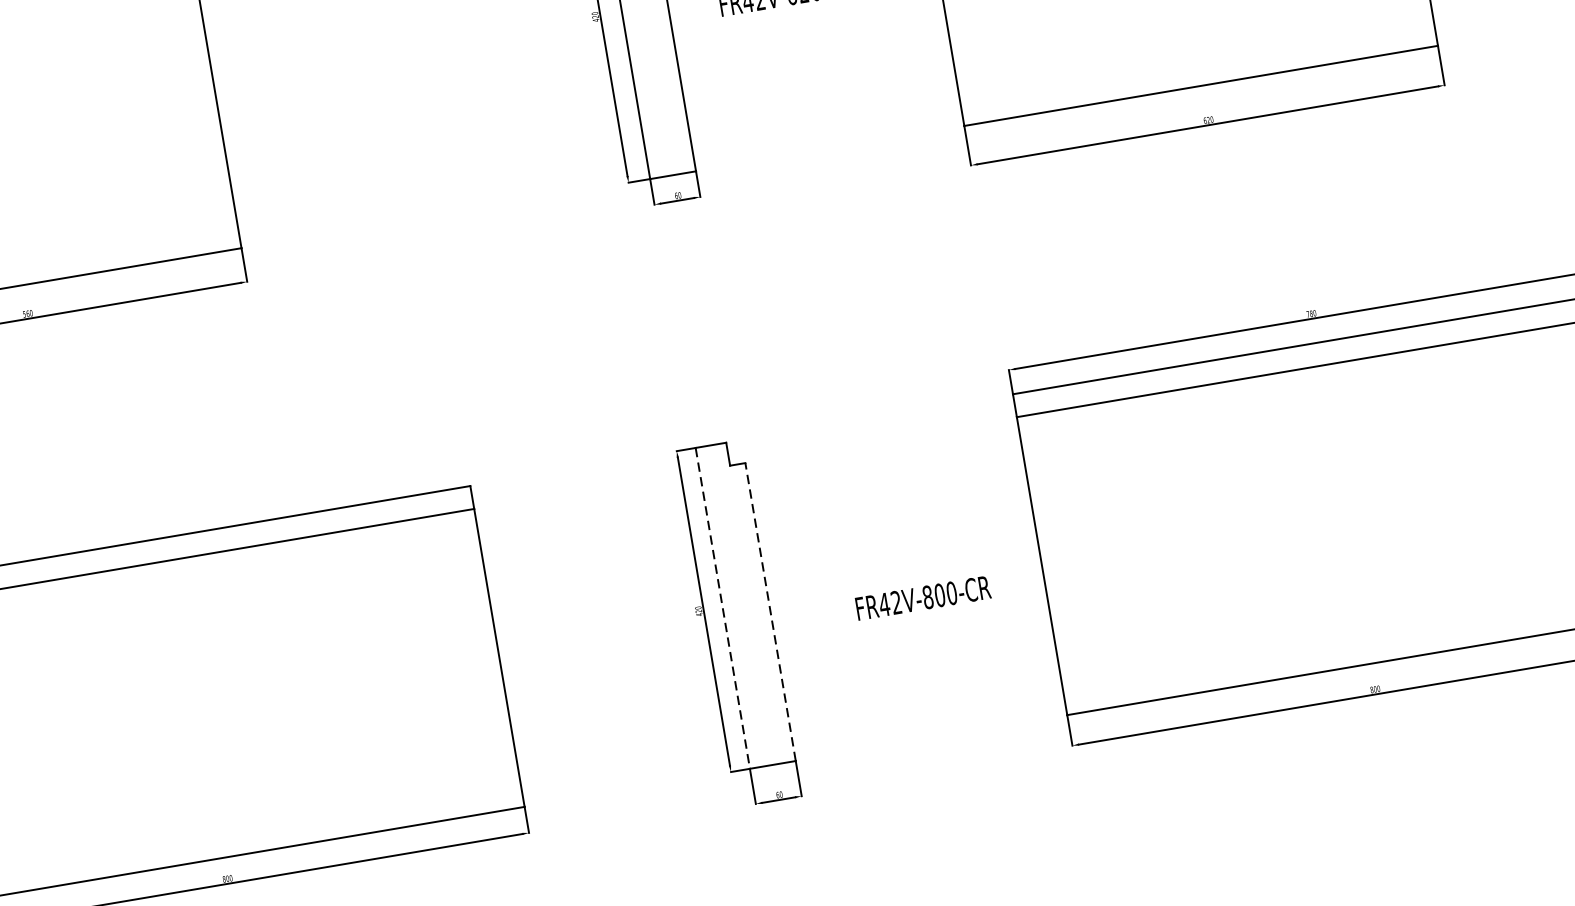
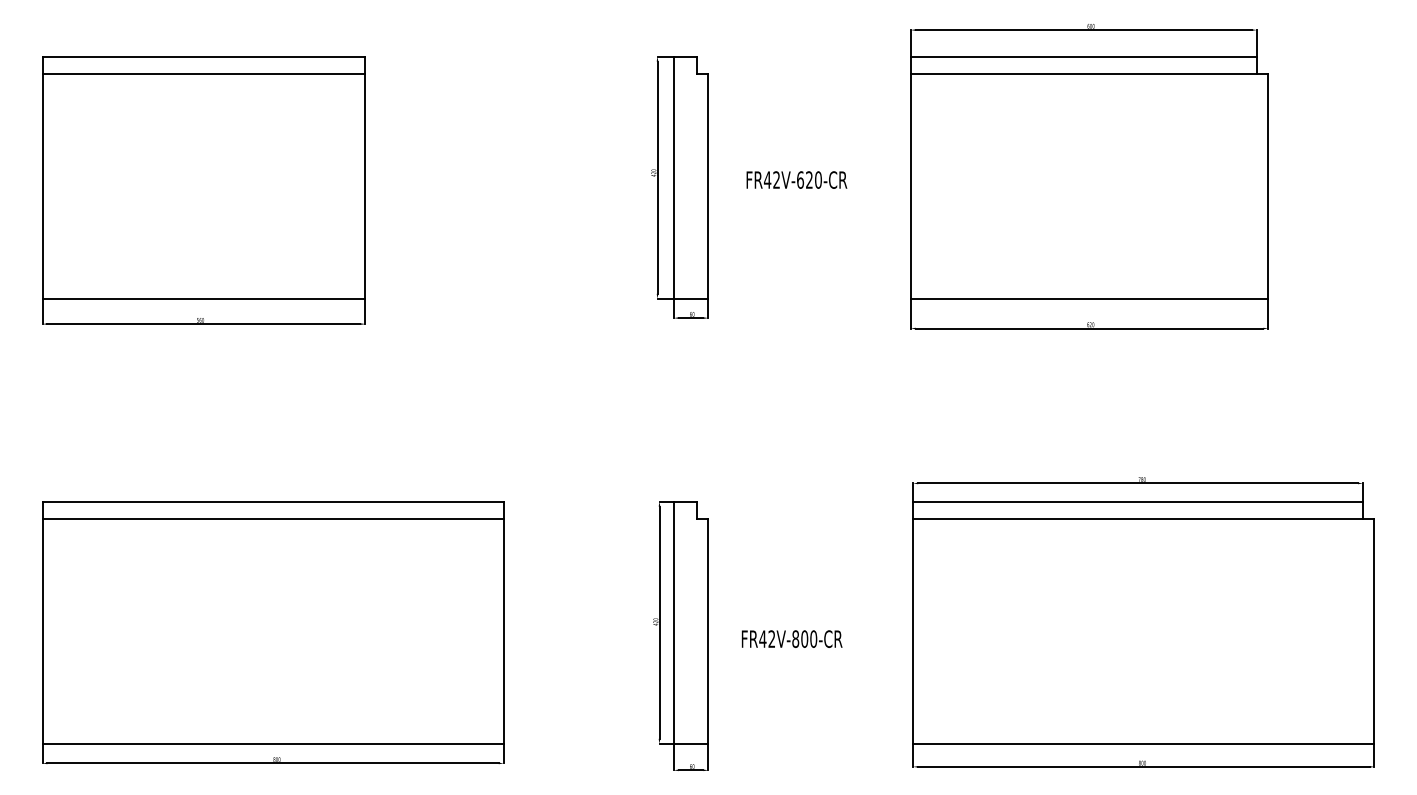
text: (922, 597) -> (791, 638), moved
line: (722, 609) -> (673, 623), dashed -> solid
line: (770, 610) -> (708, 630), dashed -> solid

